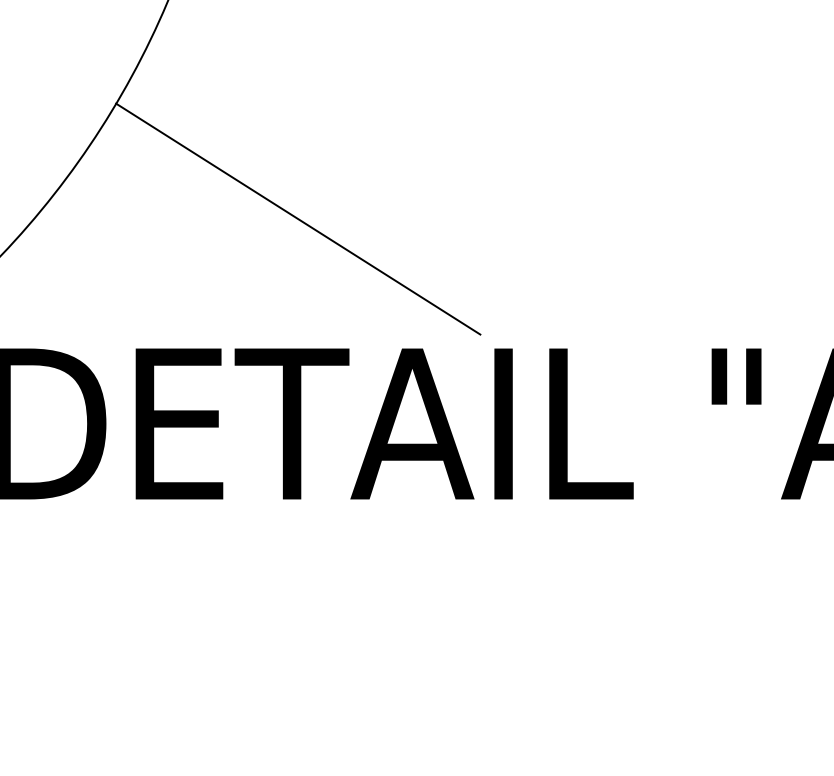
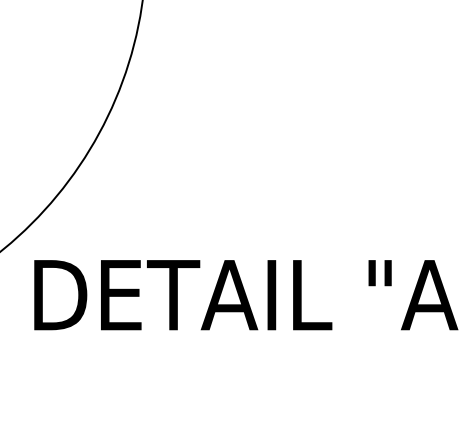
line: (298, 218) -> (176, 199), removed

